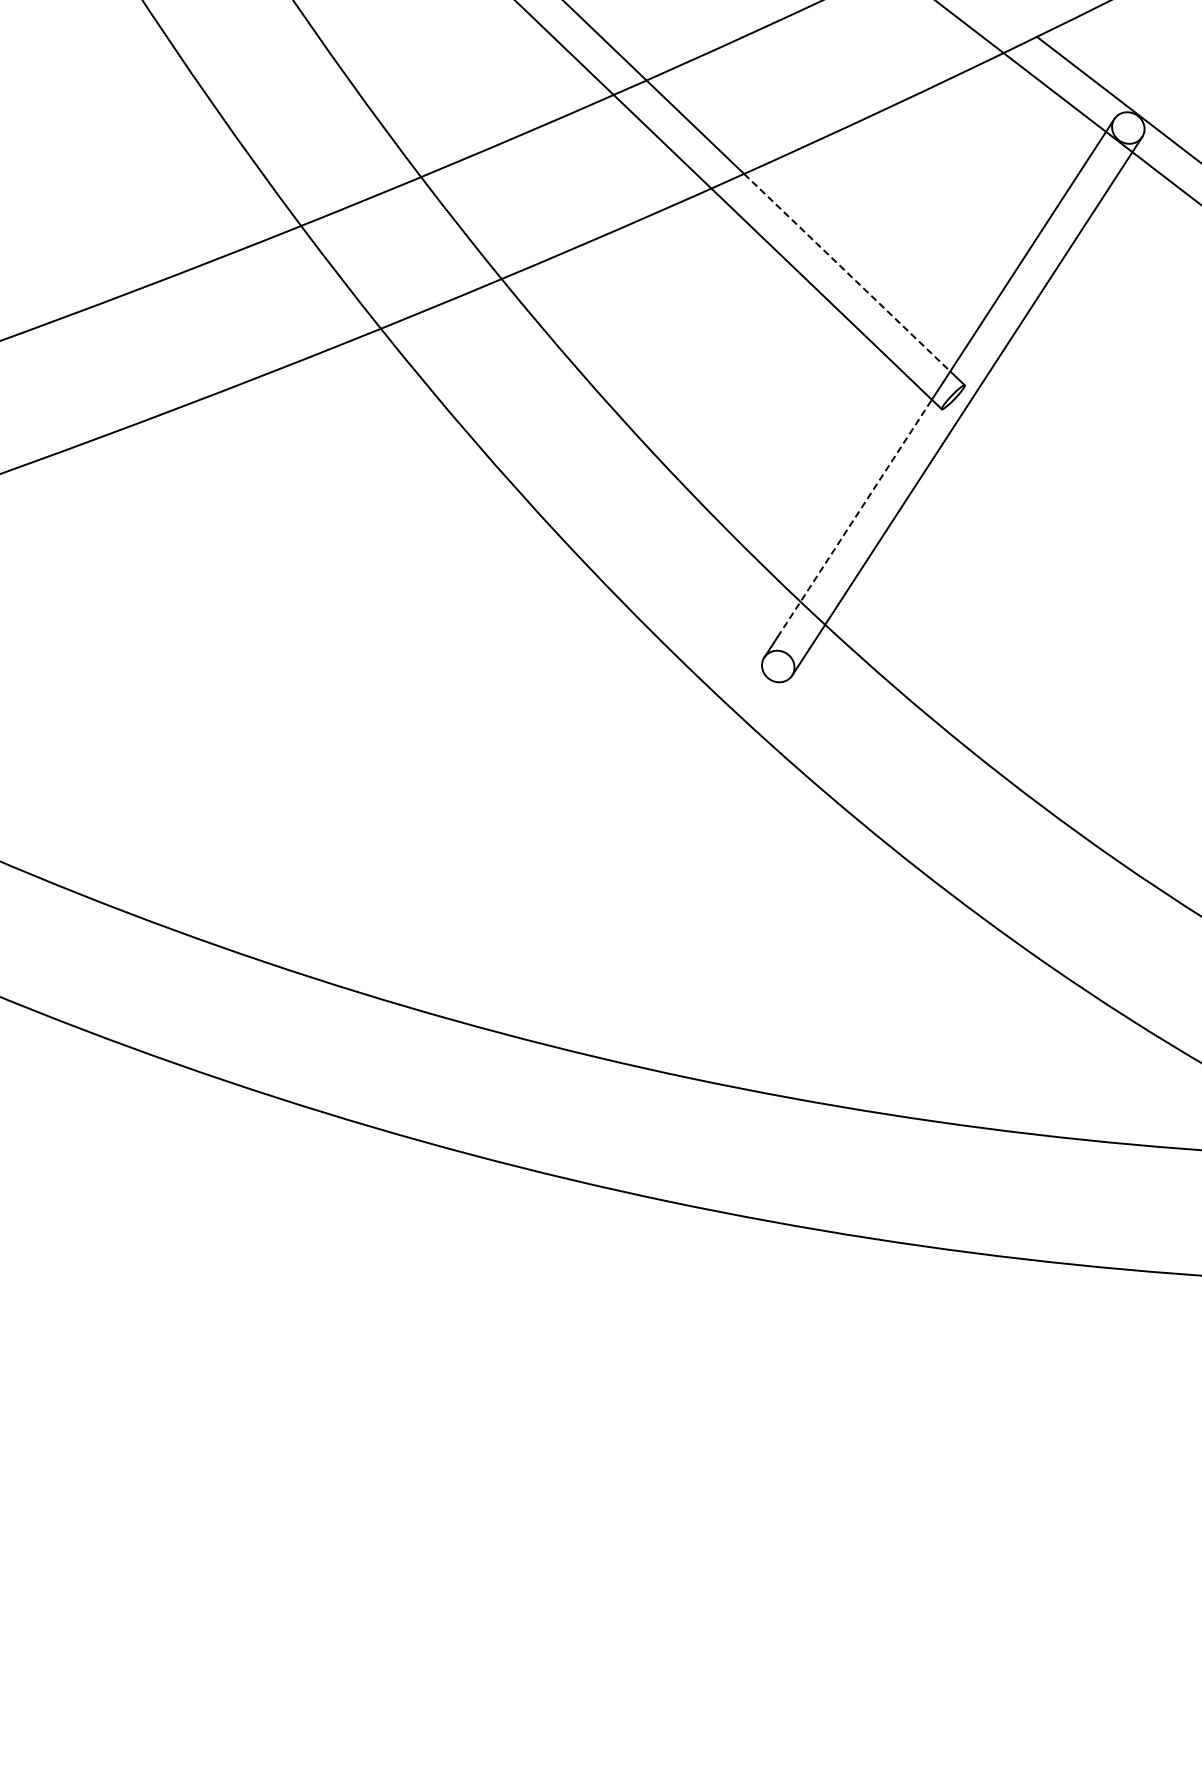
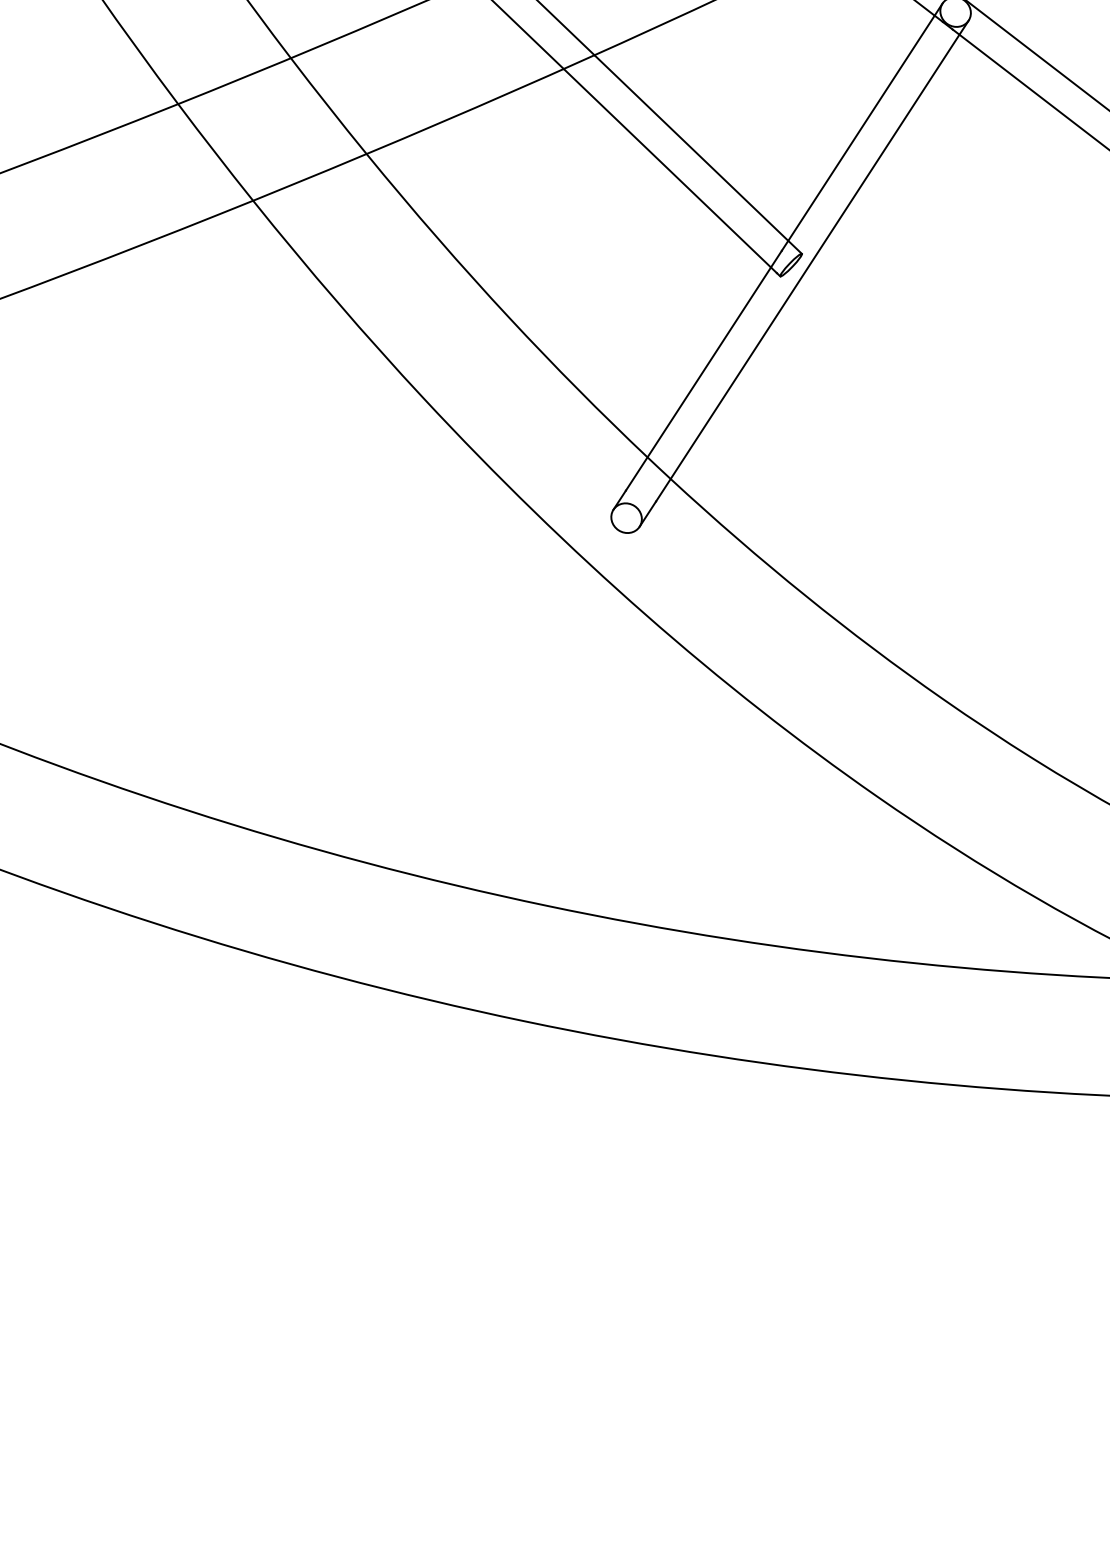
line: (847, 272) -> (691, 147), dashed -> solid
line: (854, 518) -> (698, 379), dashed -> solid

